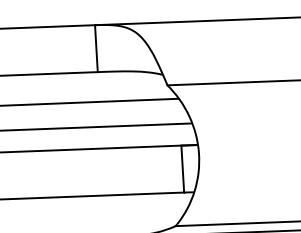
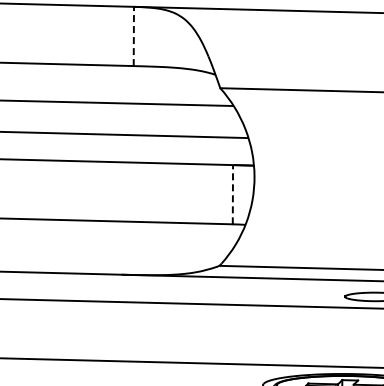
line: (96, 48) -> (133, 36), solid -> dashed
line: (182, 168) -> (232, 194), solid -> dashed

